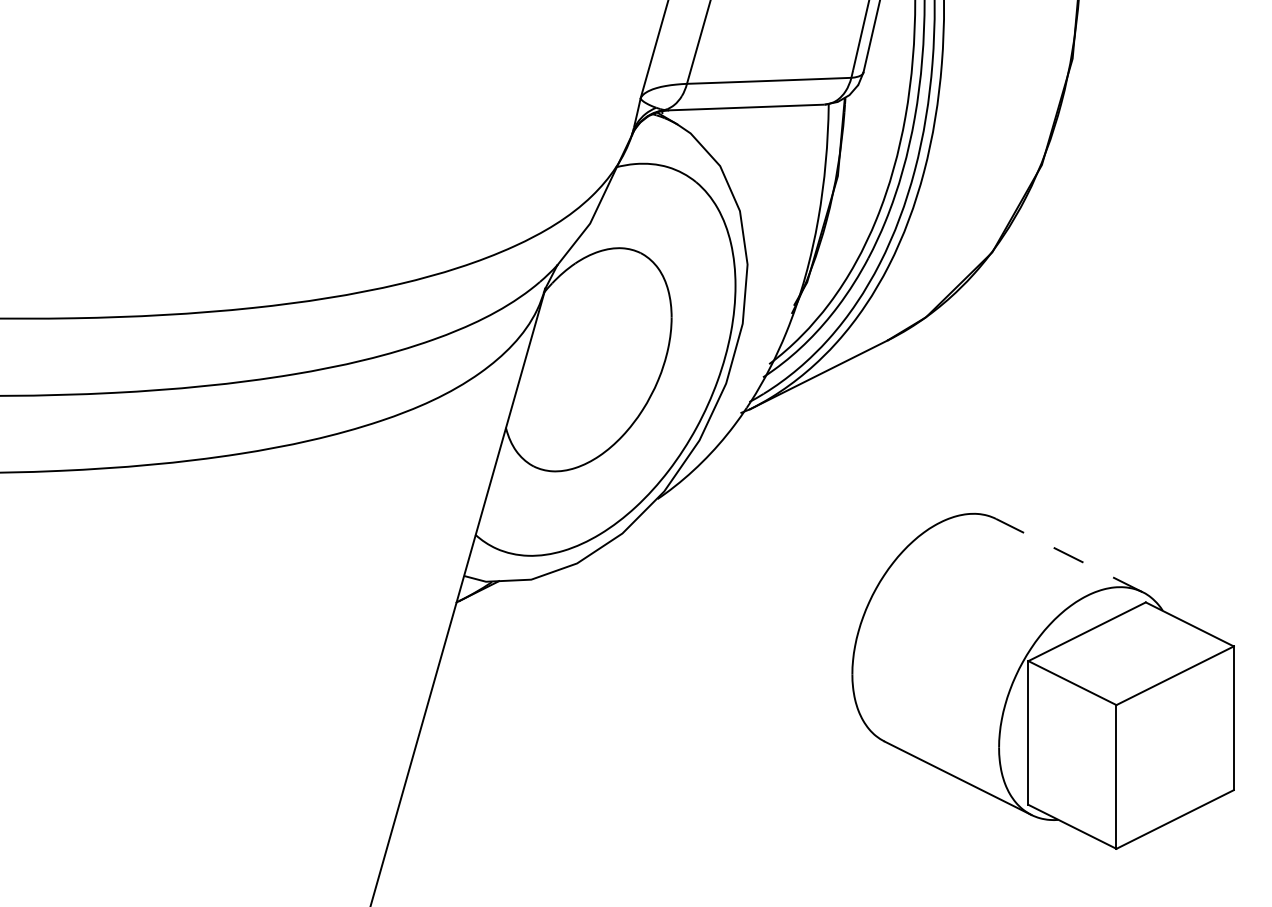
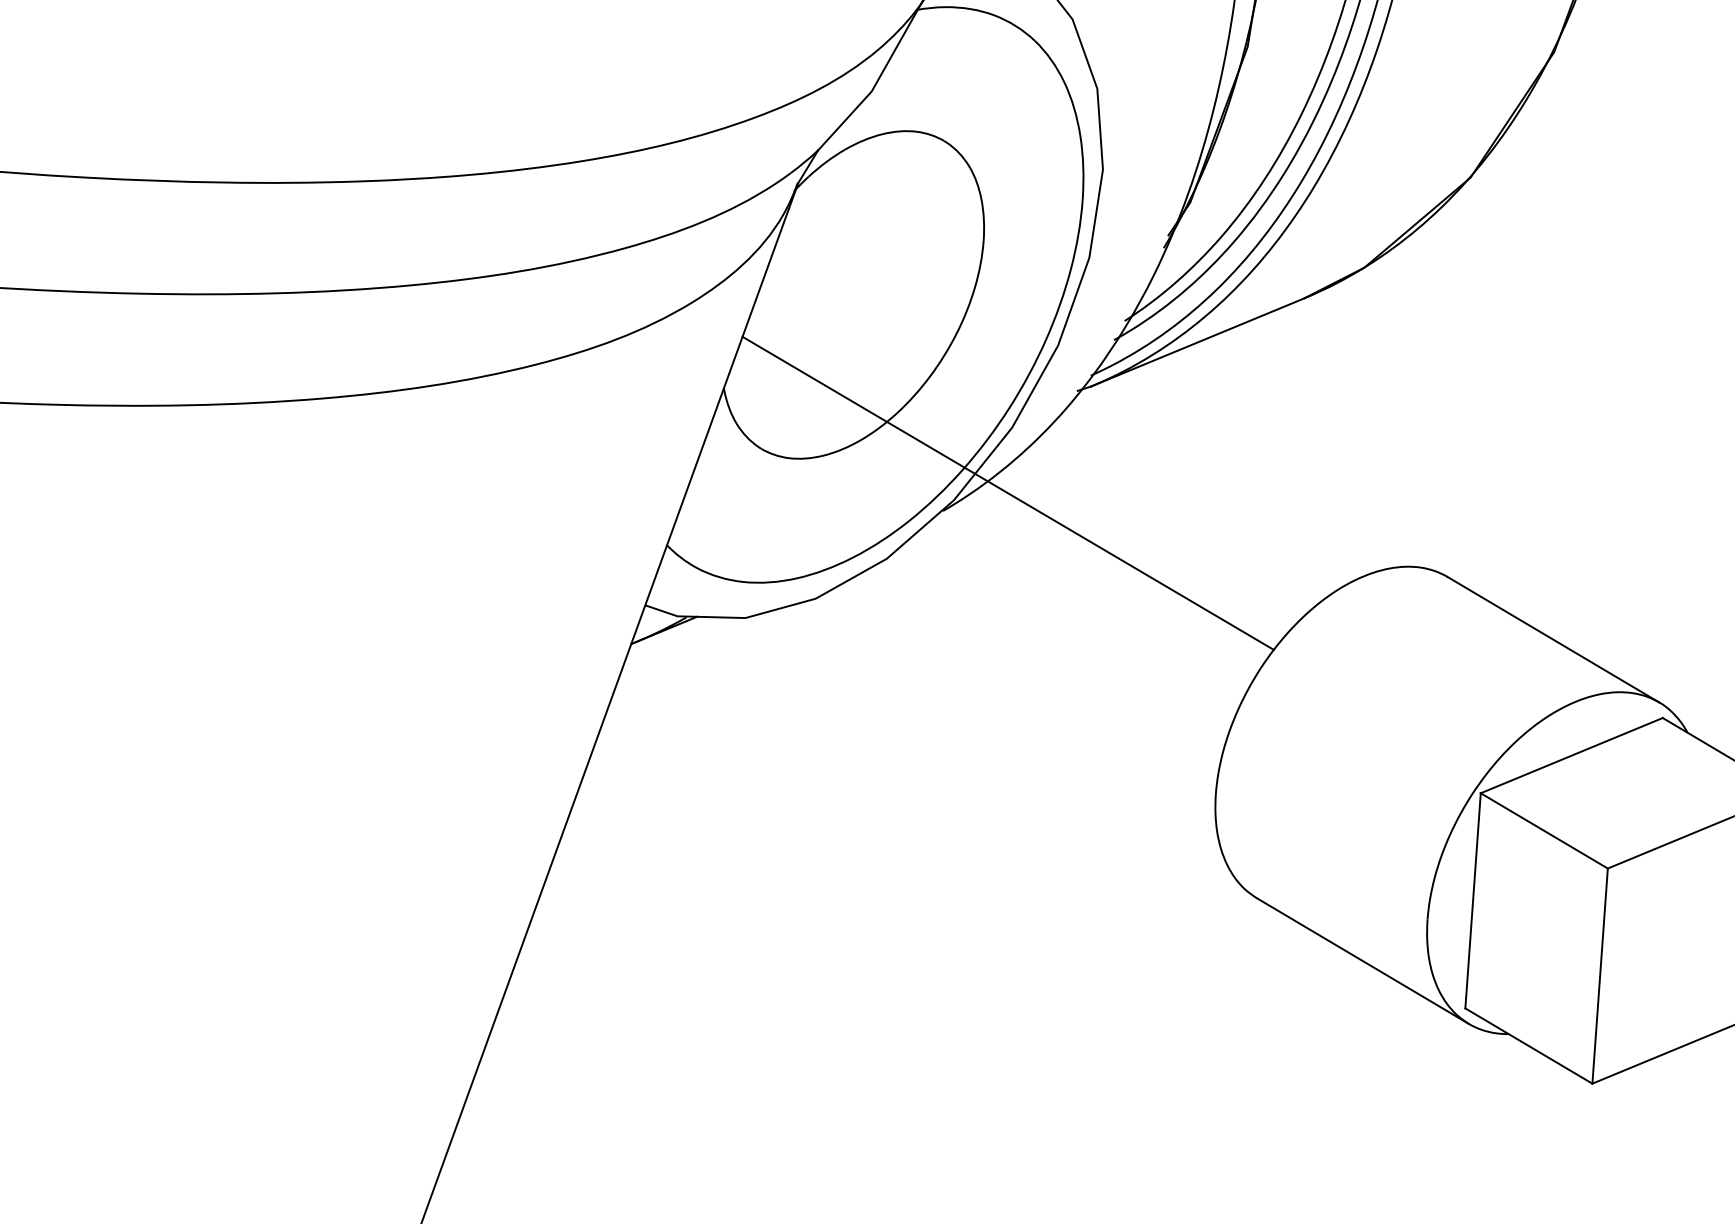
line: (699, 483) -> (1007, 492), added
line: (1068, 555) -> (1552, 639), dashed -> solid

